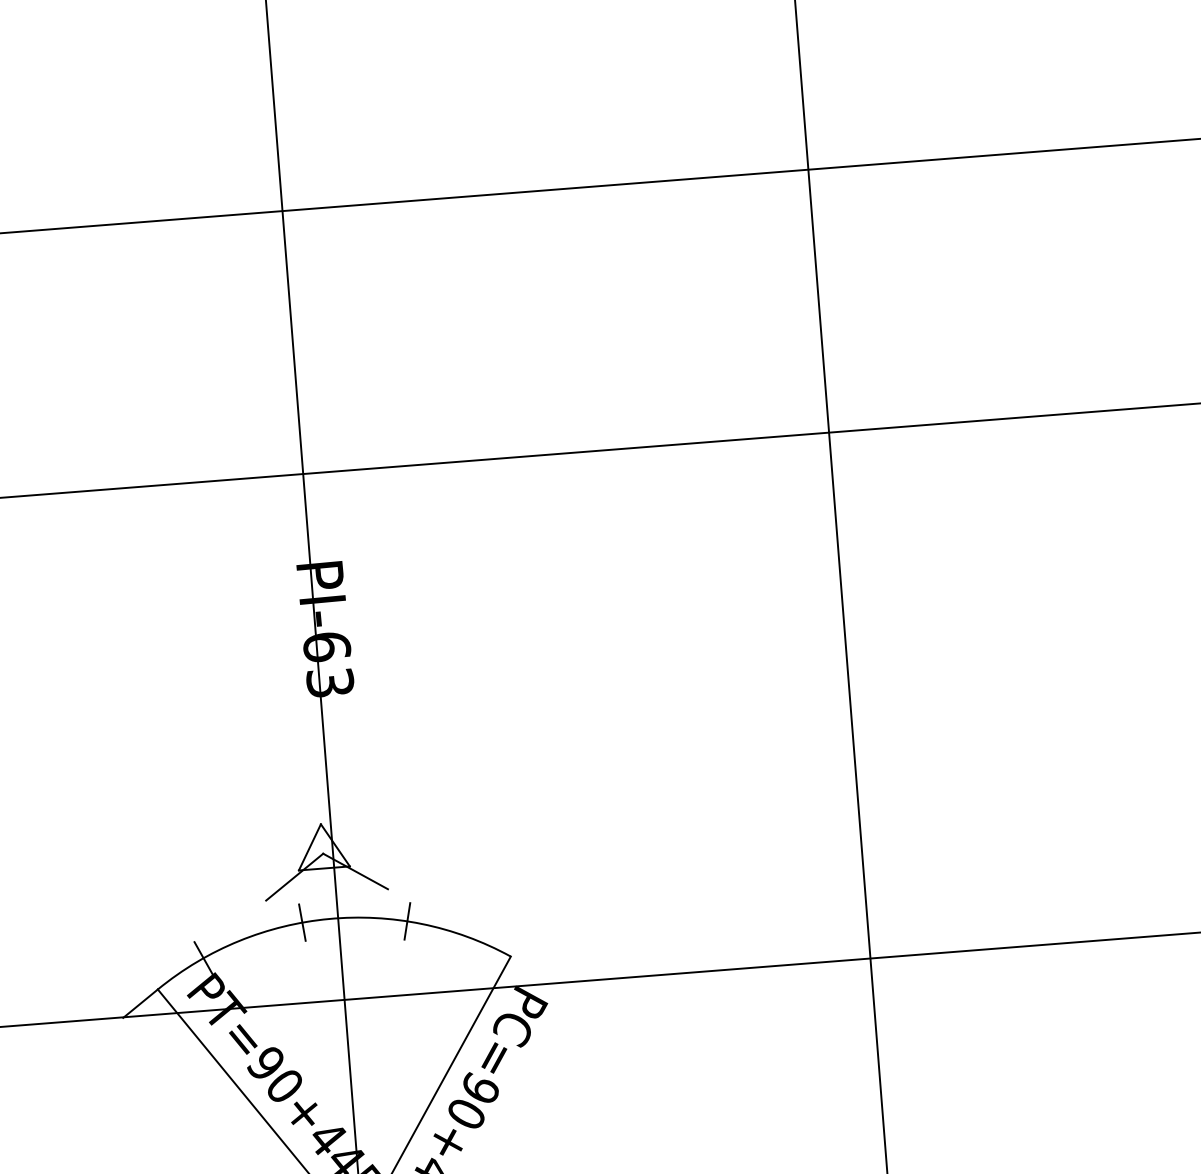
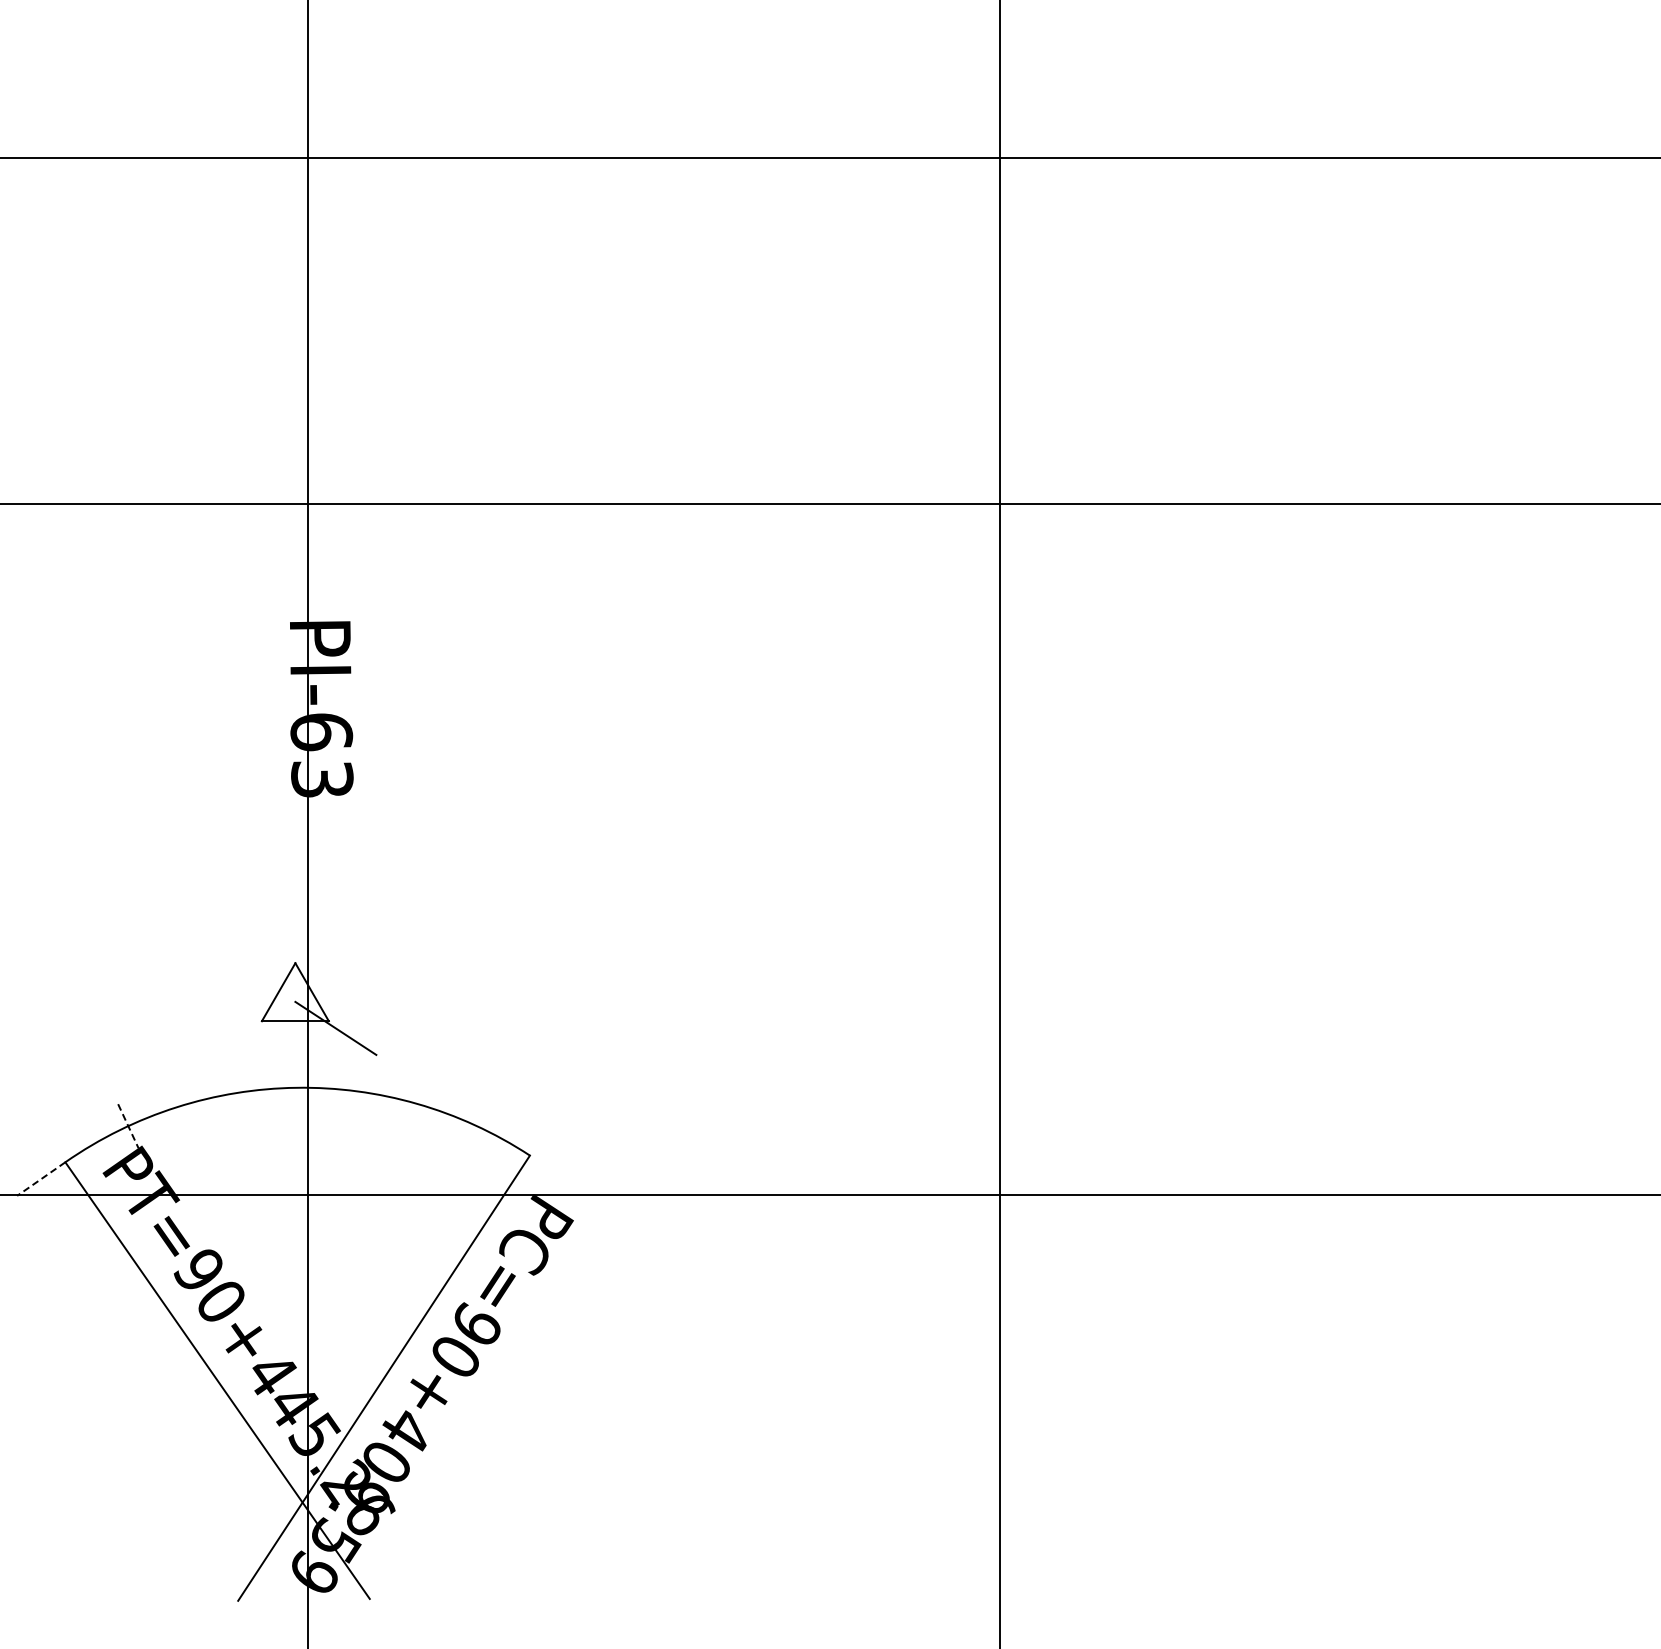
line: (294, 877) -> (255, 1029), removed
line: (406, 921) -> (397, 1098), removed
line: (301, 922) -> (260, 1089), removed
line: (203, 958) -> (128, 1126), solid -> dashed
line: (139, 1004) -> (40, 1179), solid -> dashed

